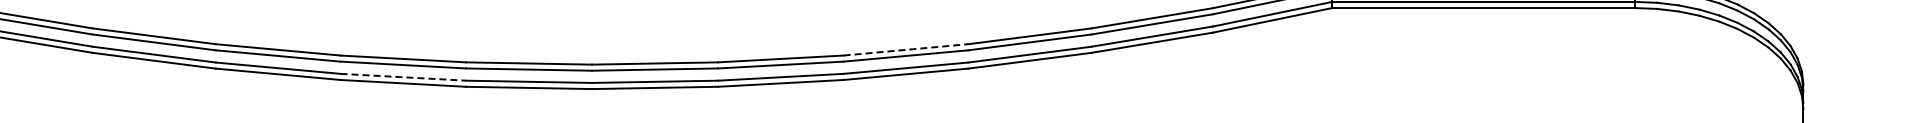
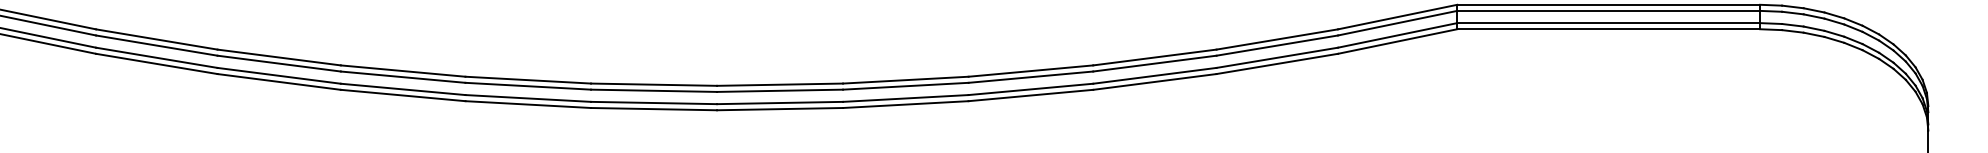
line: (905, 50) -> (1030, 71), dashed -> solid
line: (403, 77) -> (528, 98), dashed -> solid

